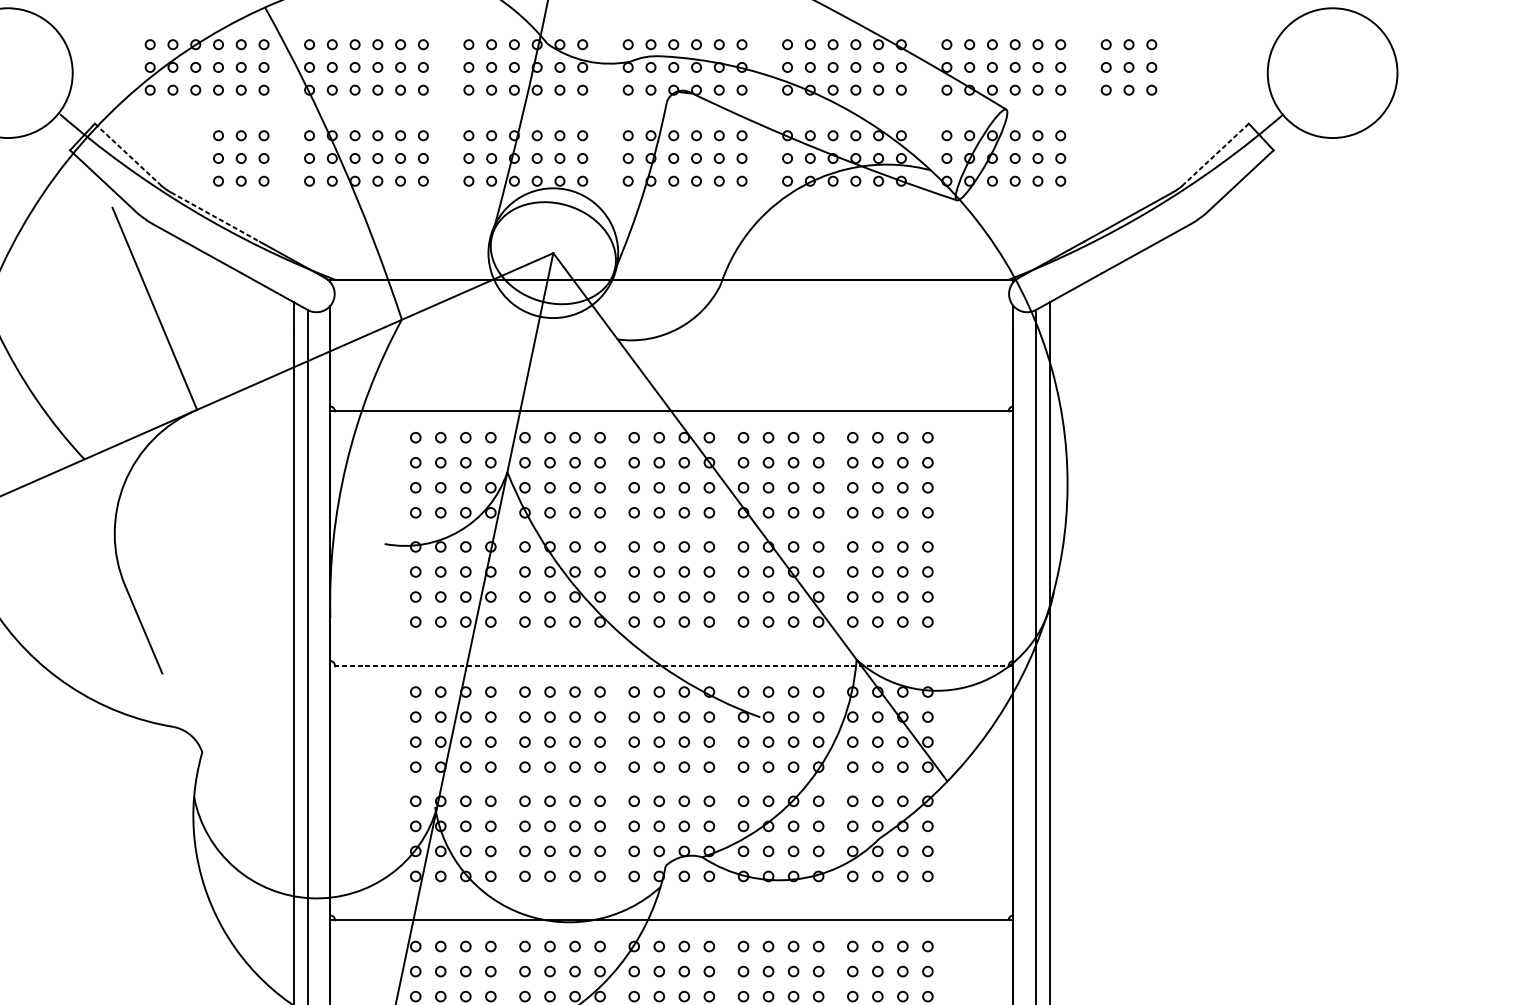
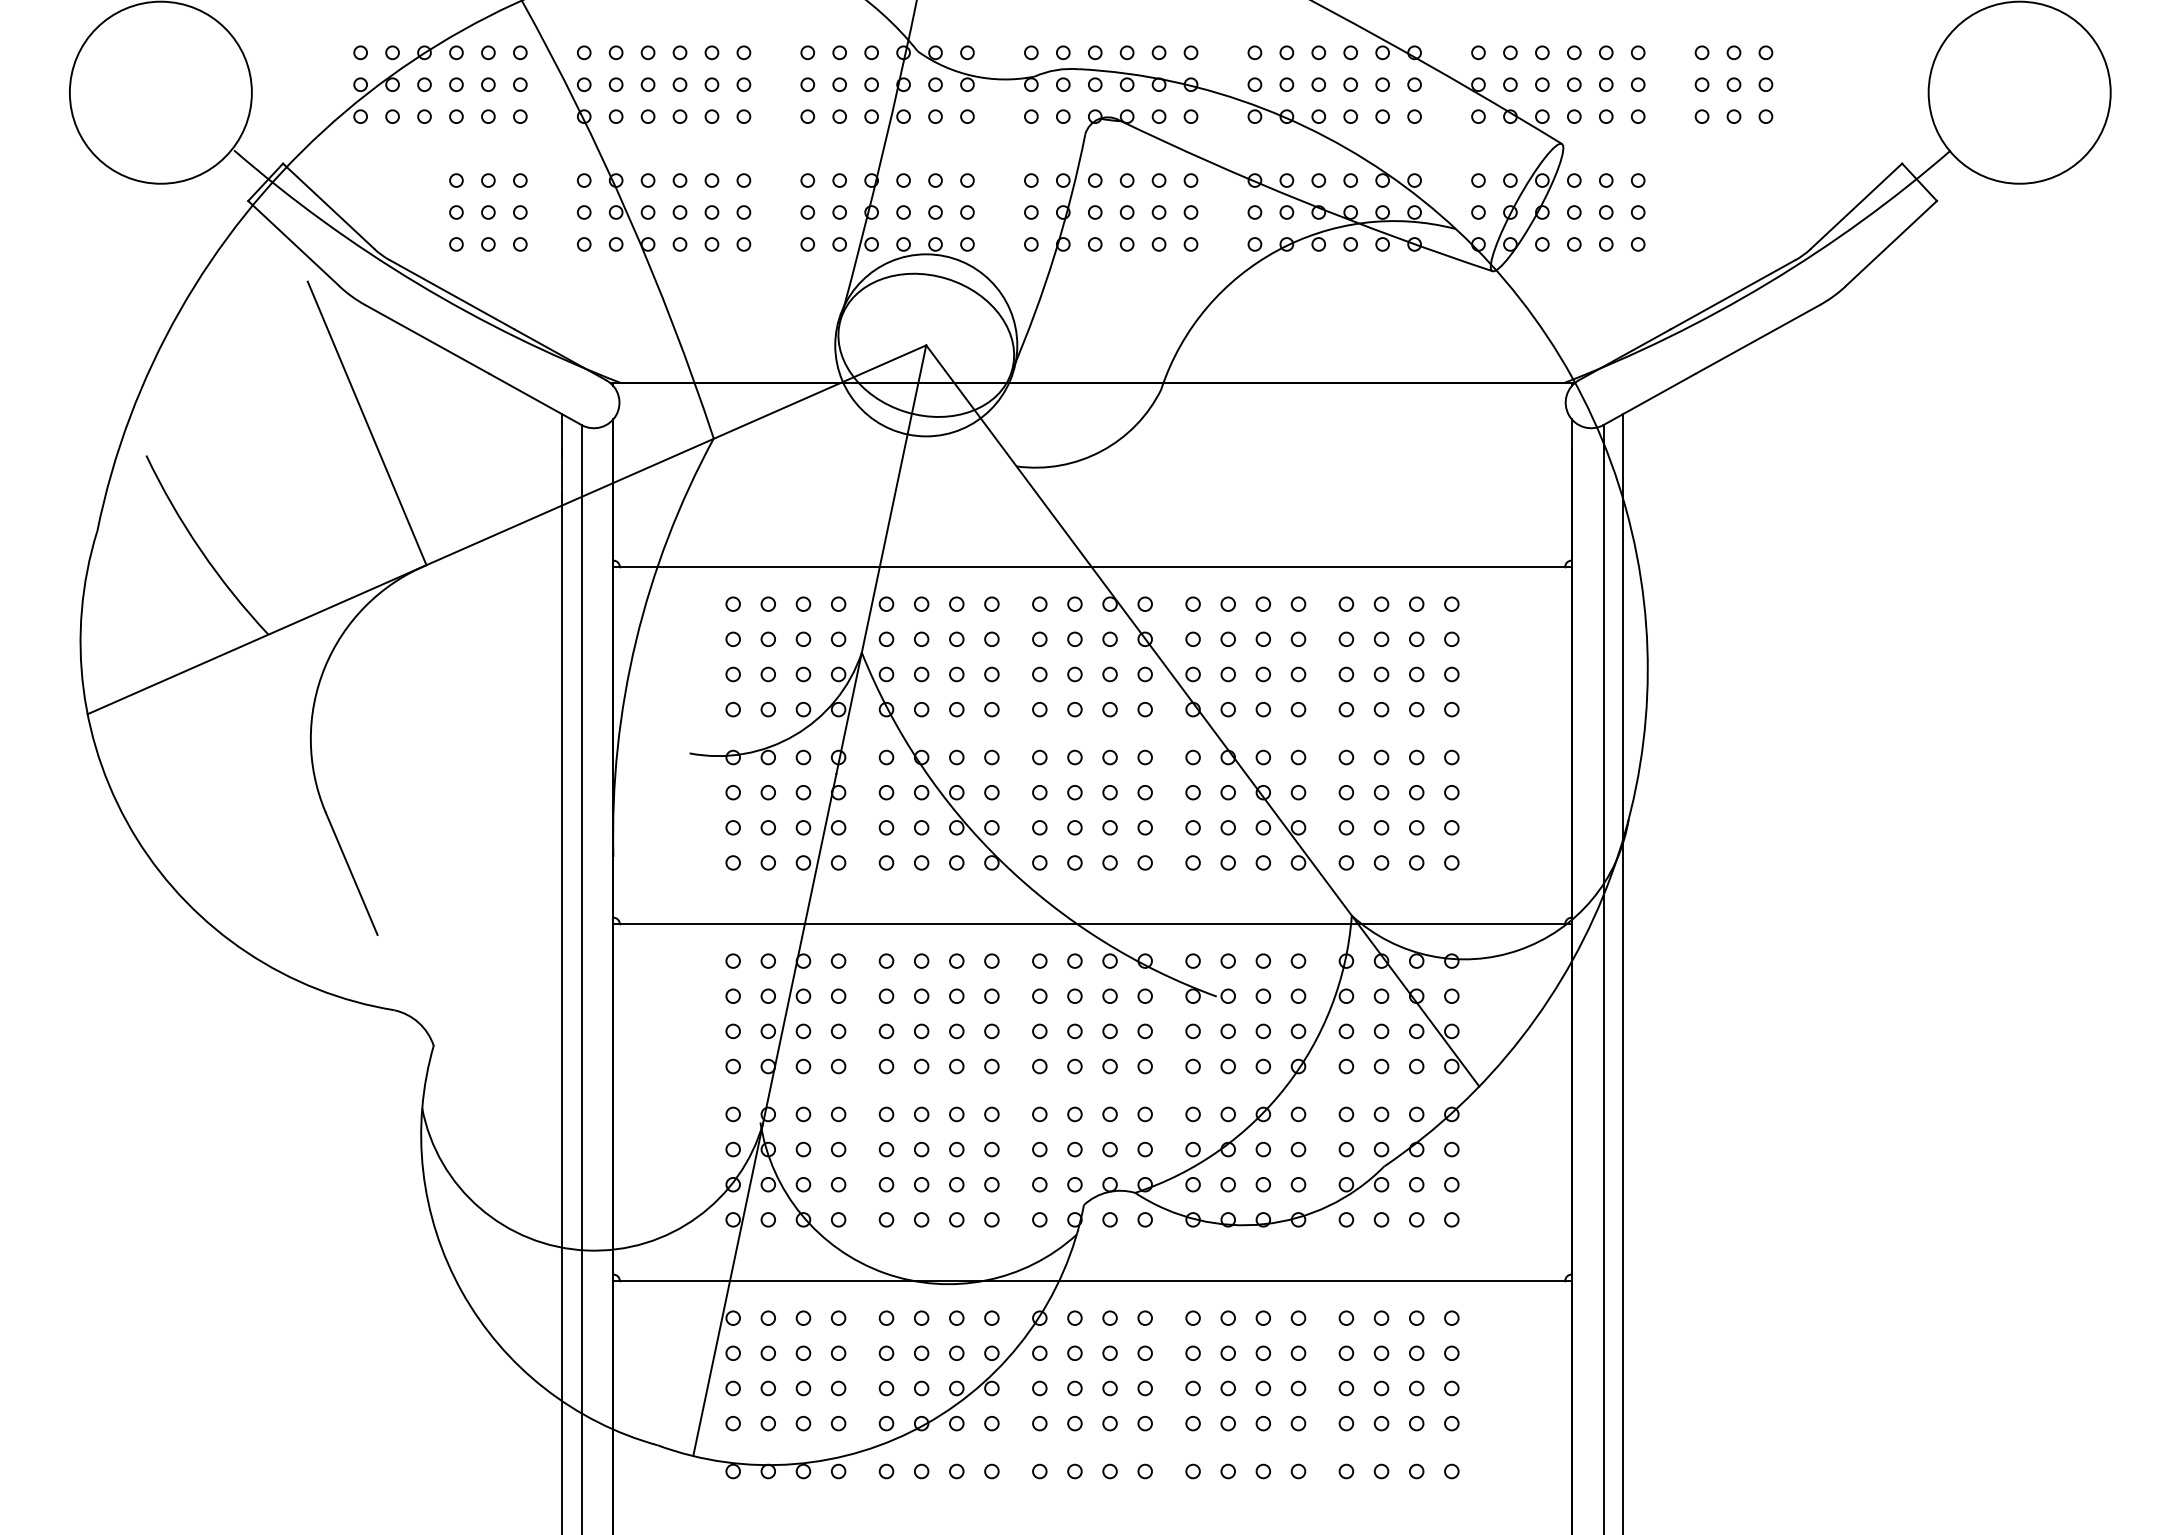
line: (128, 154) -> (329, 206), dashed -> solid
line: (1216, 154) -> (1856, 206), dashed -> solid
line: (215, 216) -> (452, 294), dashed -> solid
line: (671, 665) -> (1092, 924), dashed -> solid

